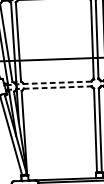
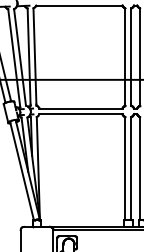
line: (57, 82) -> (80, 108), dashed -> solid
line: (58, 87) -> (81, 114), dashed -> solid

